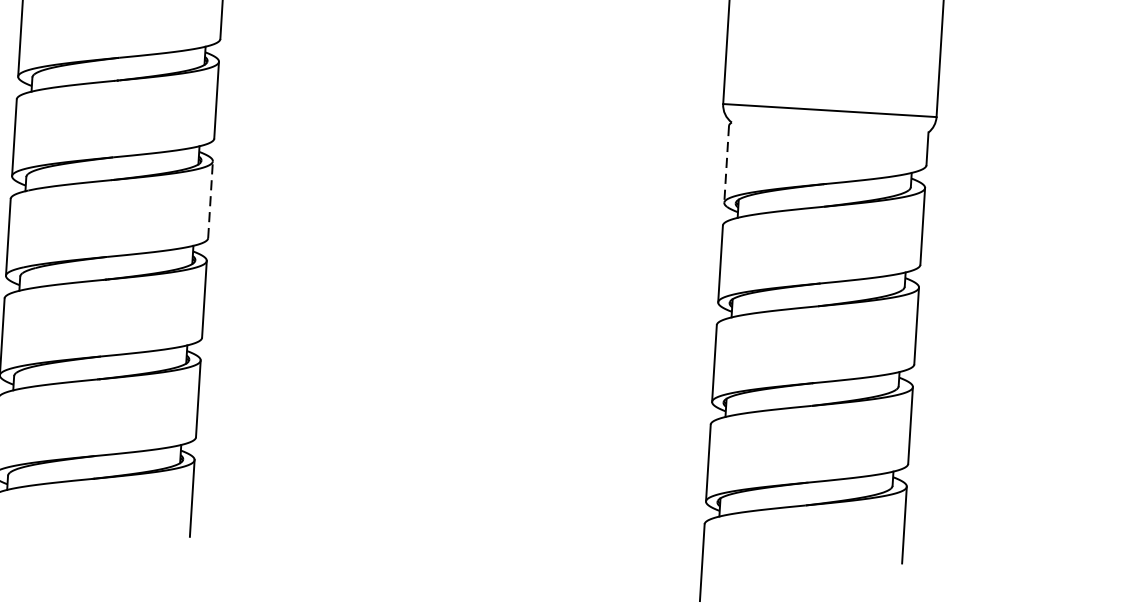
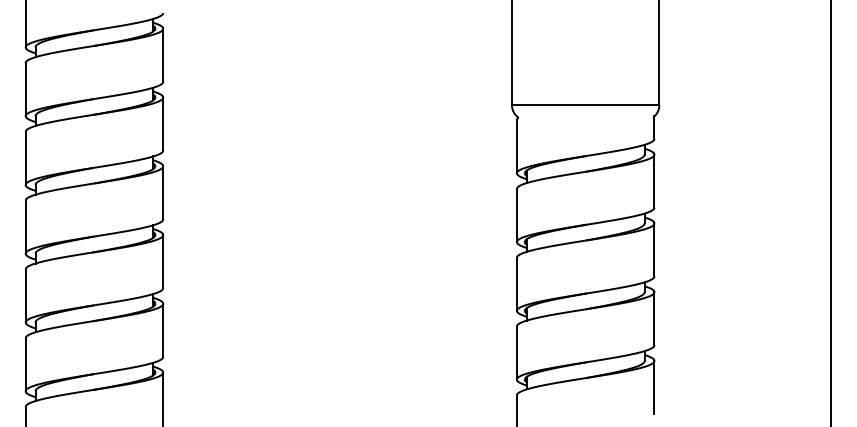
line: (726, 163) -> (516, 146), dashed -> solid
line: (210, 199) -> (163, 192), dashed -> solid

